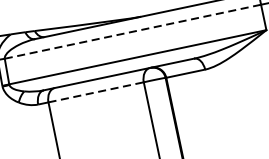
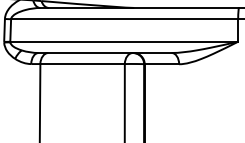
line: (132, 32) -> (124, 19), dashed -> solid
line: (97, 92) -> (83, 64), dashed -> solid

